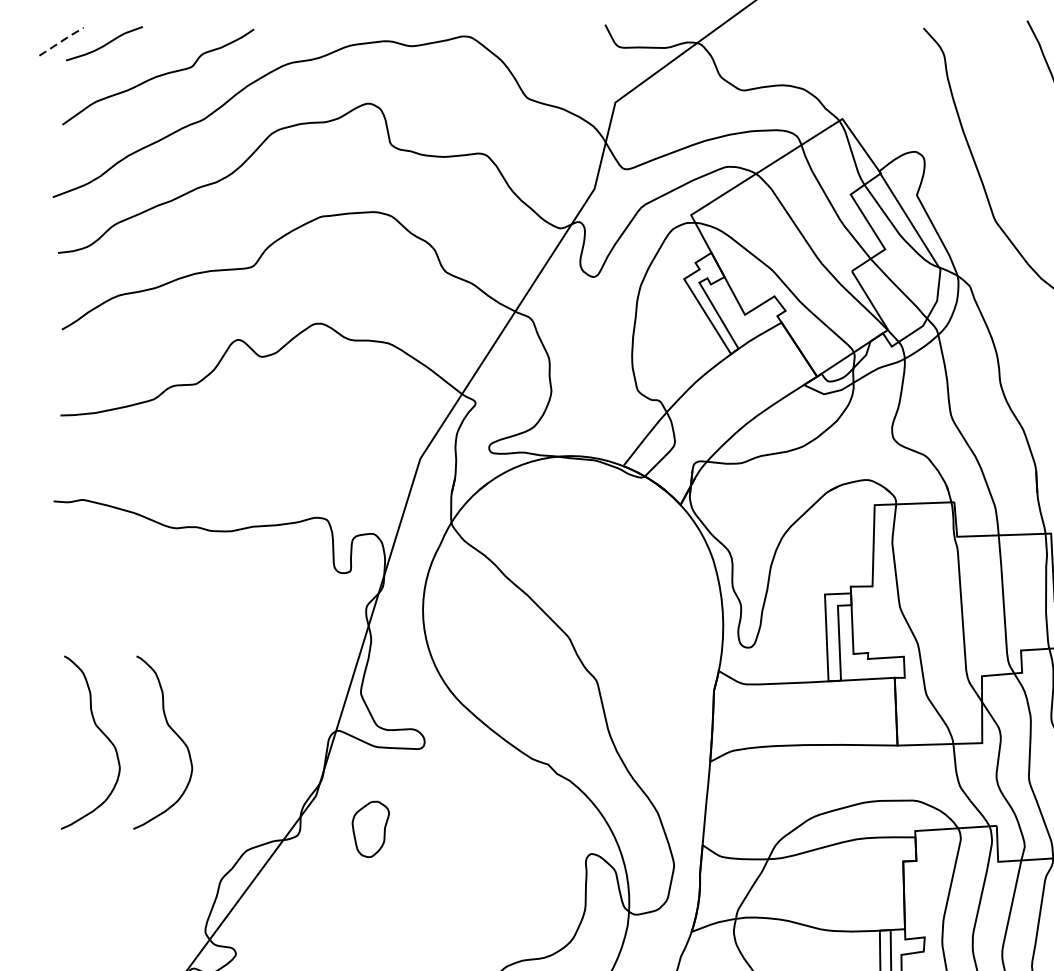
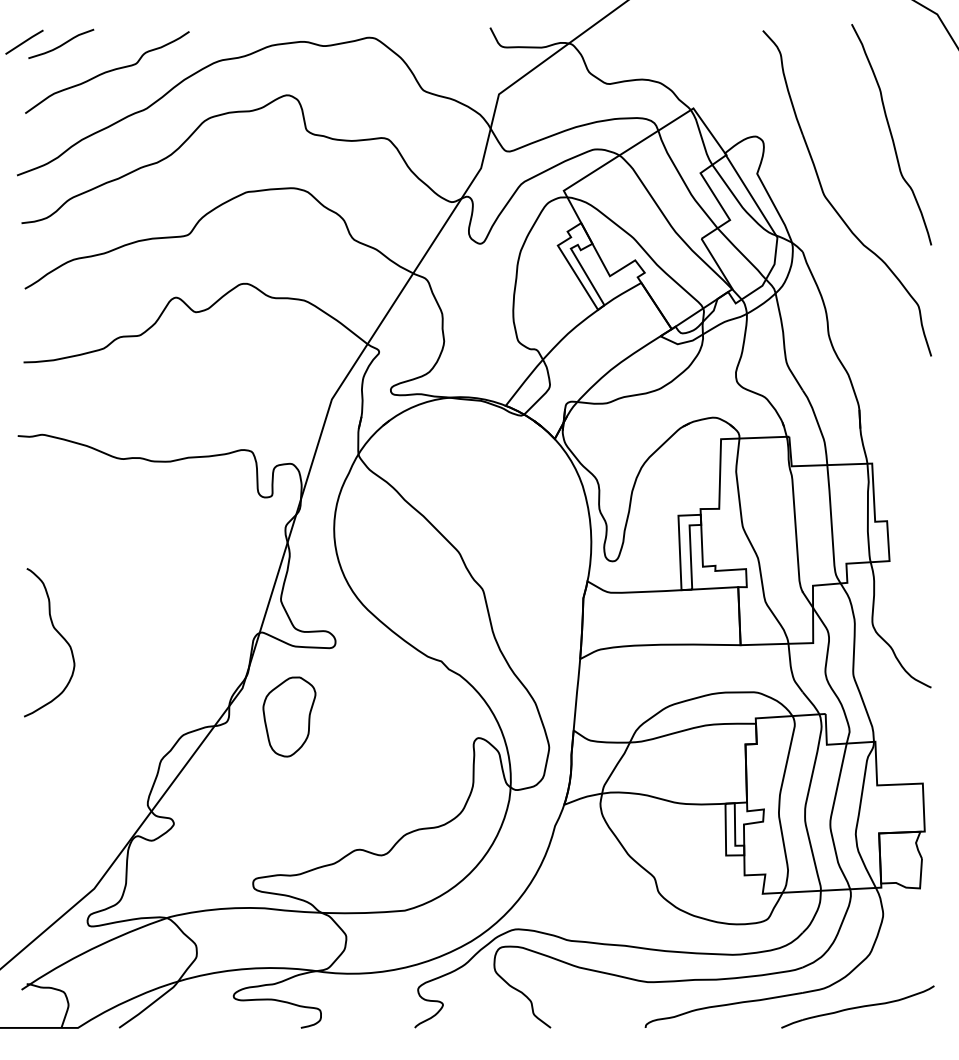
line: (61, 40) -> (24, 41), dashed -> solid
curve: (173, 733) -> (120, 634), removed
part: (370, 828) -> (289, 716), size x1.67

